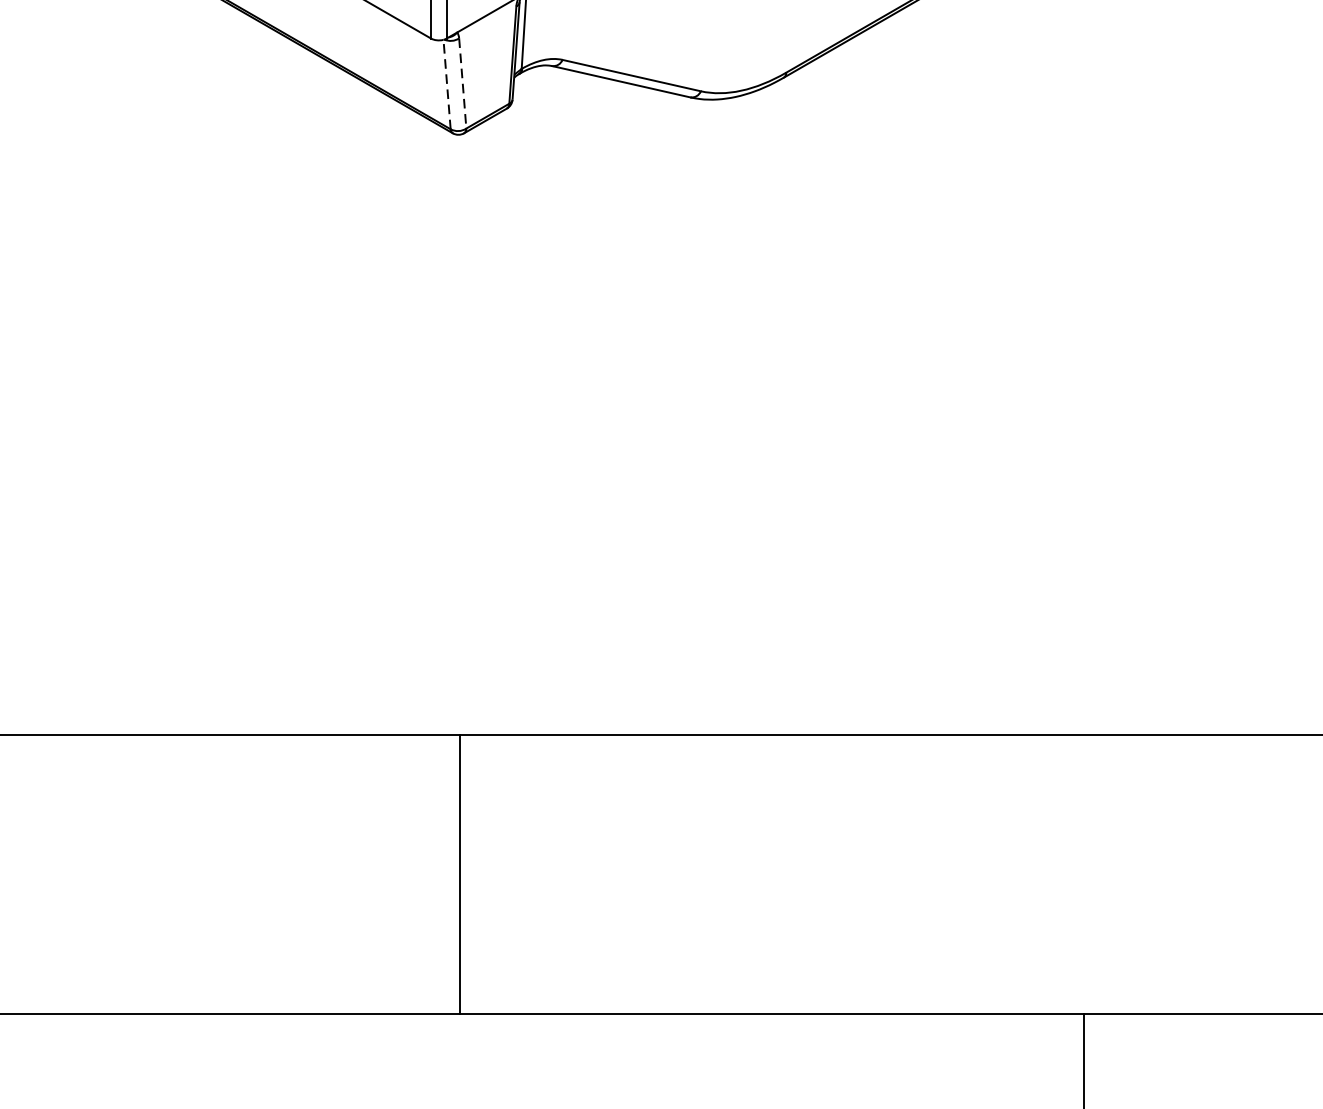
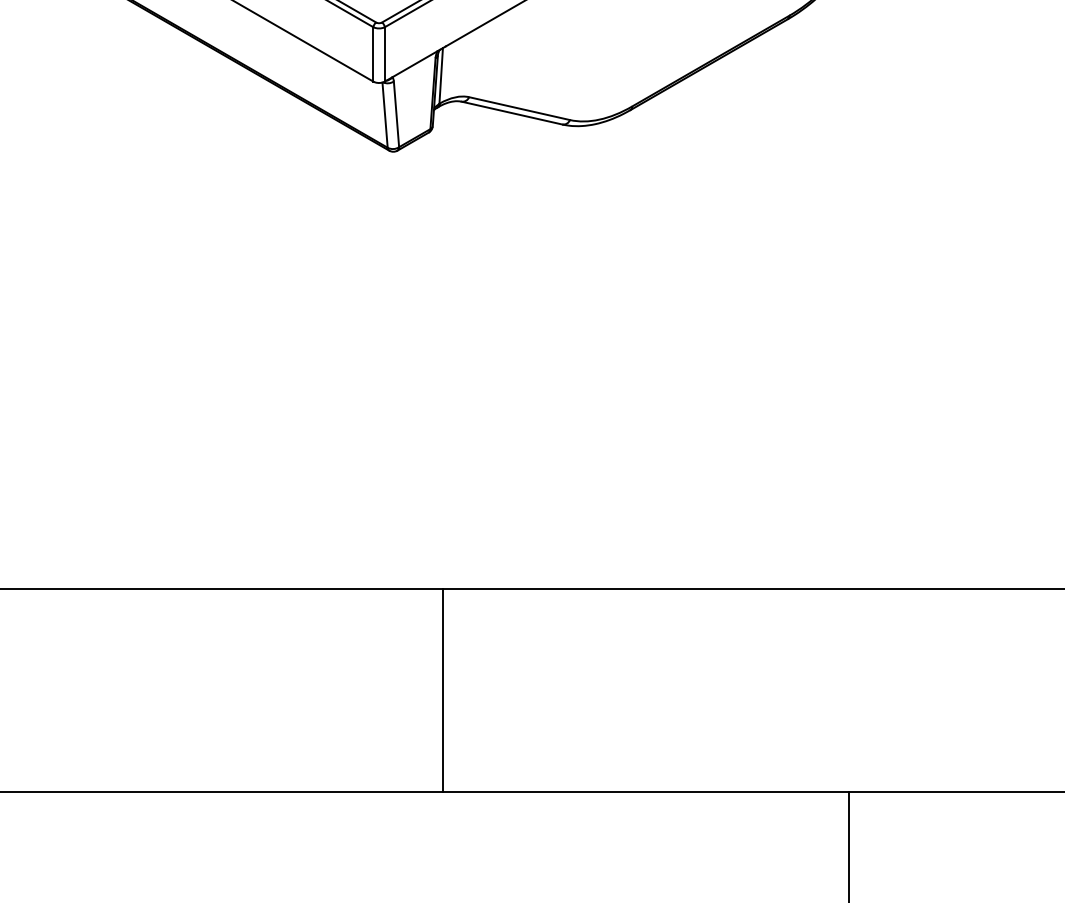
line: (462, 83) -> (396, 114), dashed -> solid
line: (447, 85) -> (385, 115), dashed -> solid
line: (460, 874) -> (443, 690), moved

